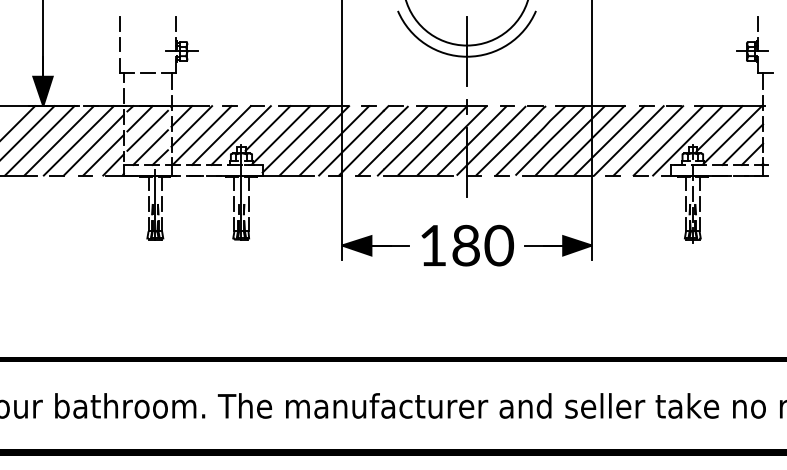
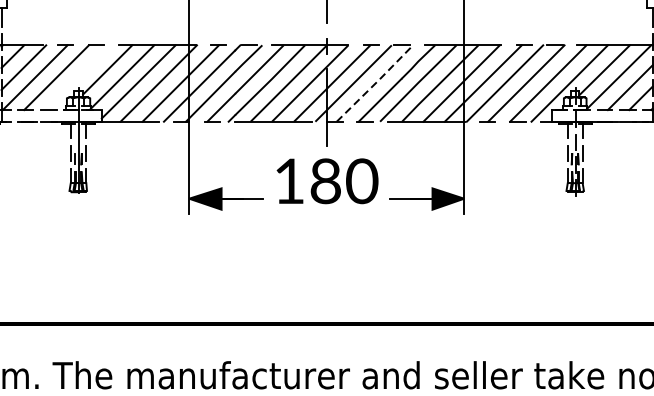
line: (240, 135) -> (77, 77), removed
line: (512, 140) -> (376, 83), solid -> dashed
text: (467, 245) -> (327, 181), moved

